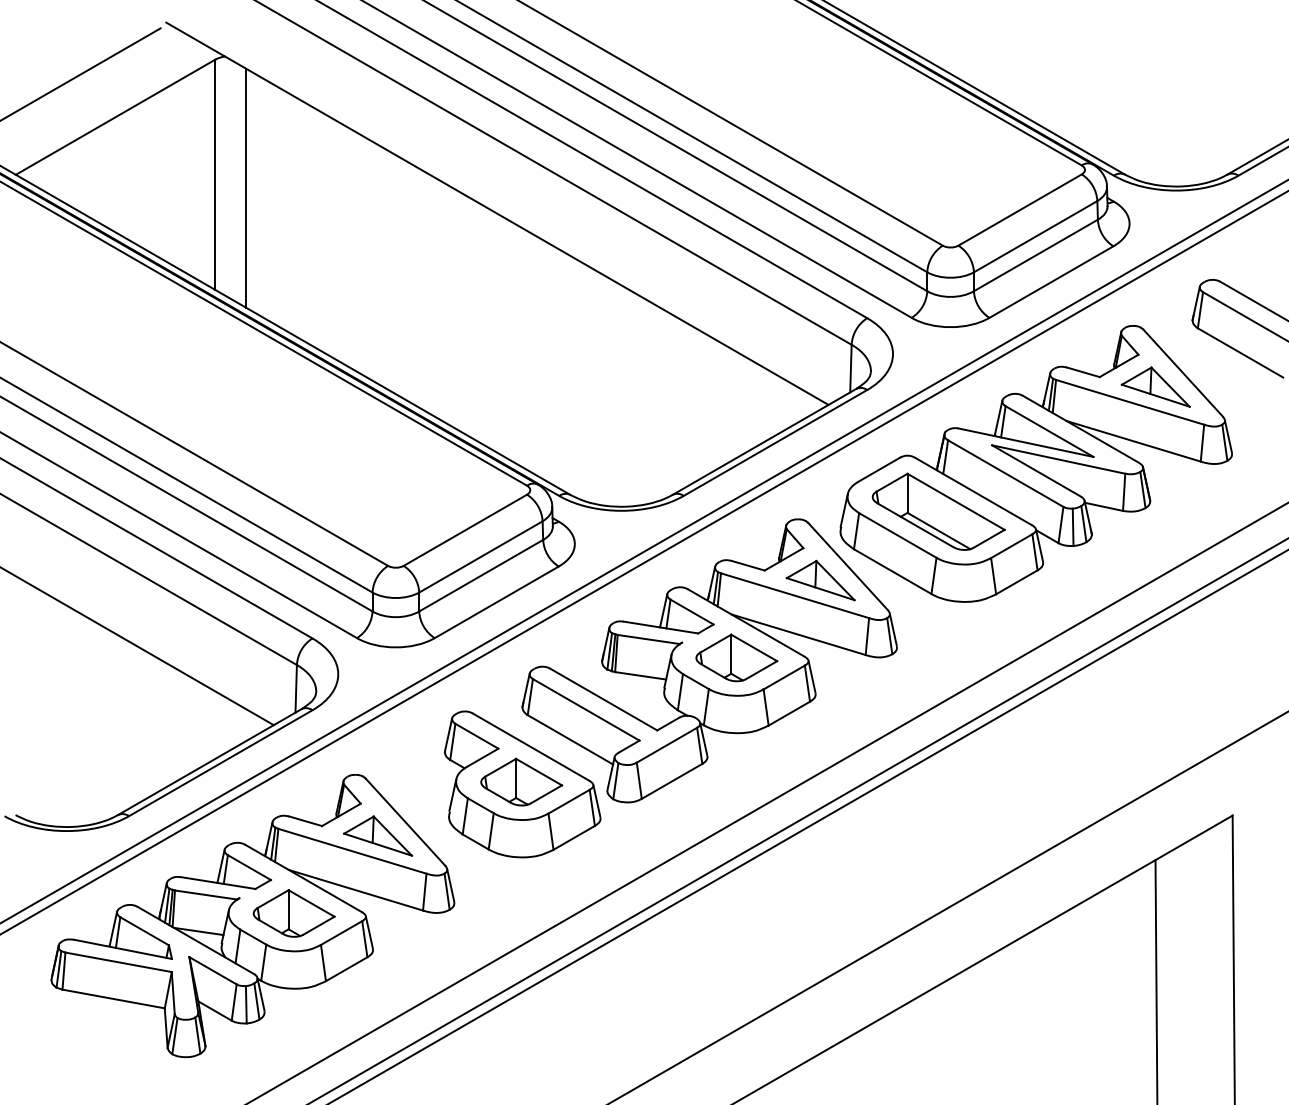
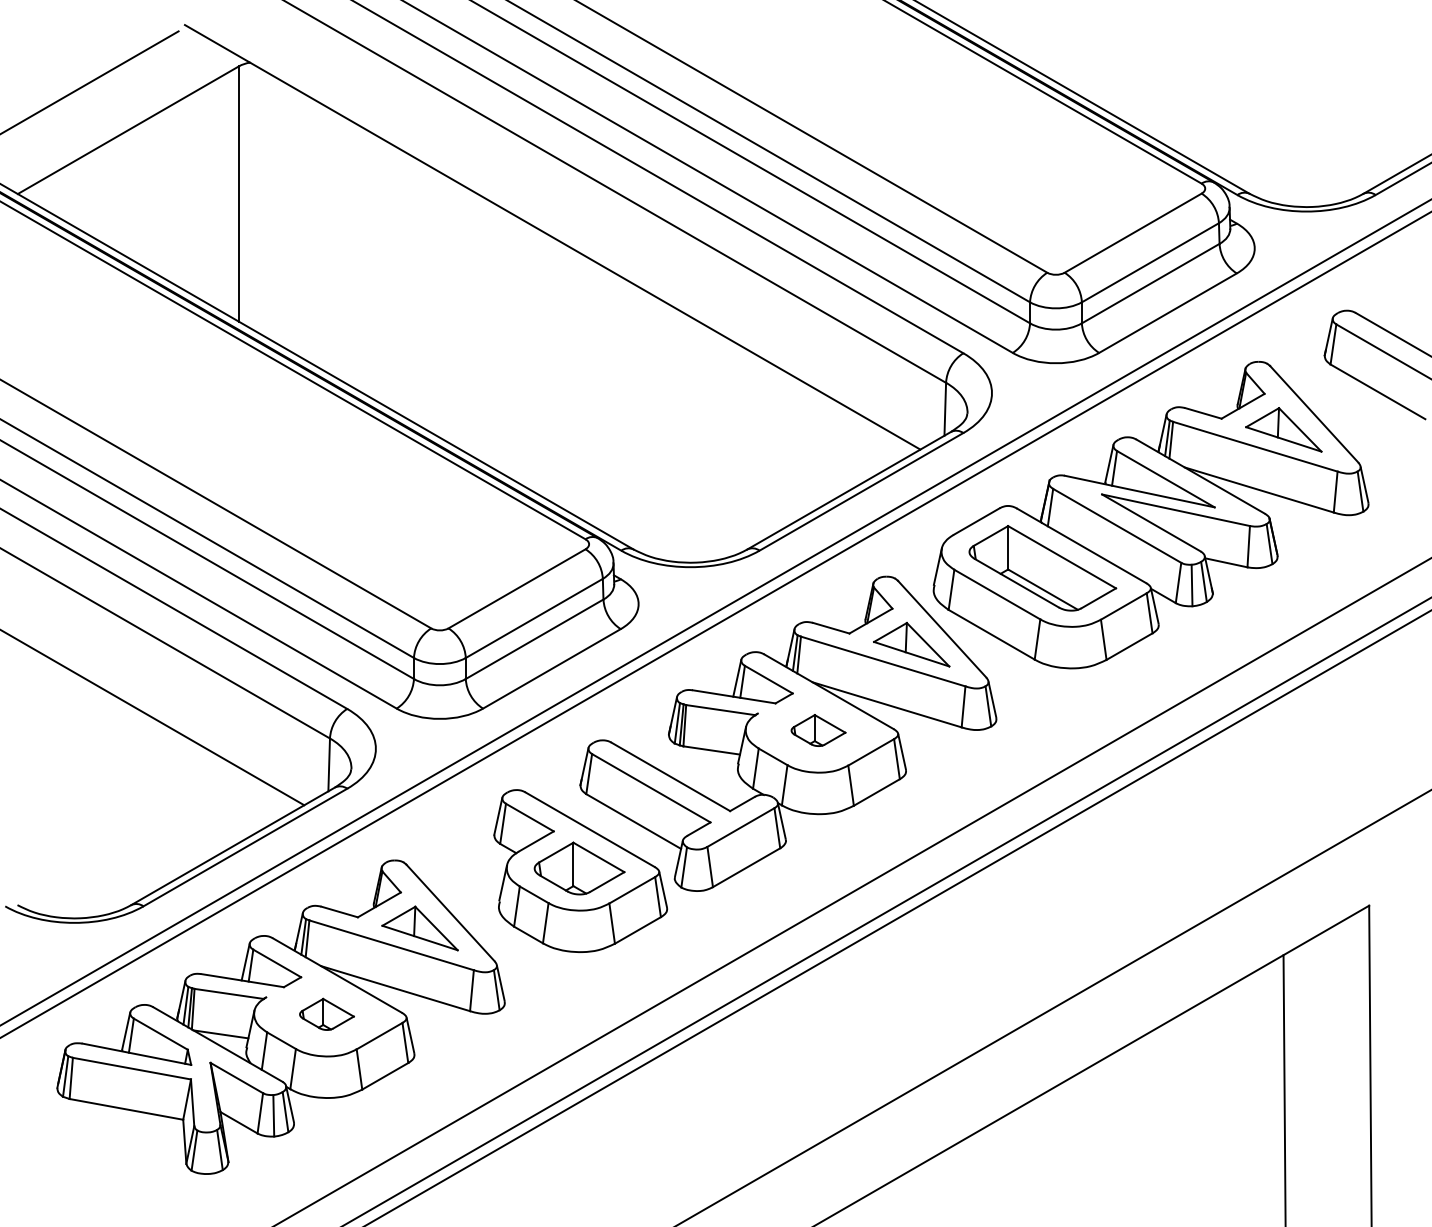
line: (246, 187) -> (273, 208), removed
part: (736, 657) -> (818, 730), size x0.6
part: (293, 913) -> (326, 1014), size x0.6

